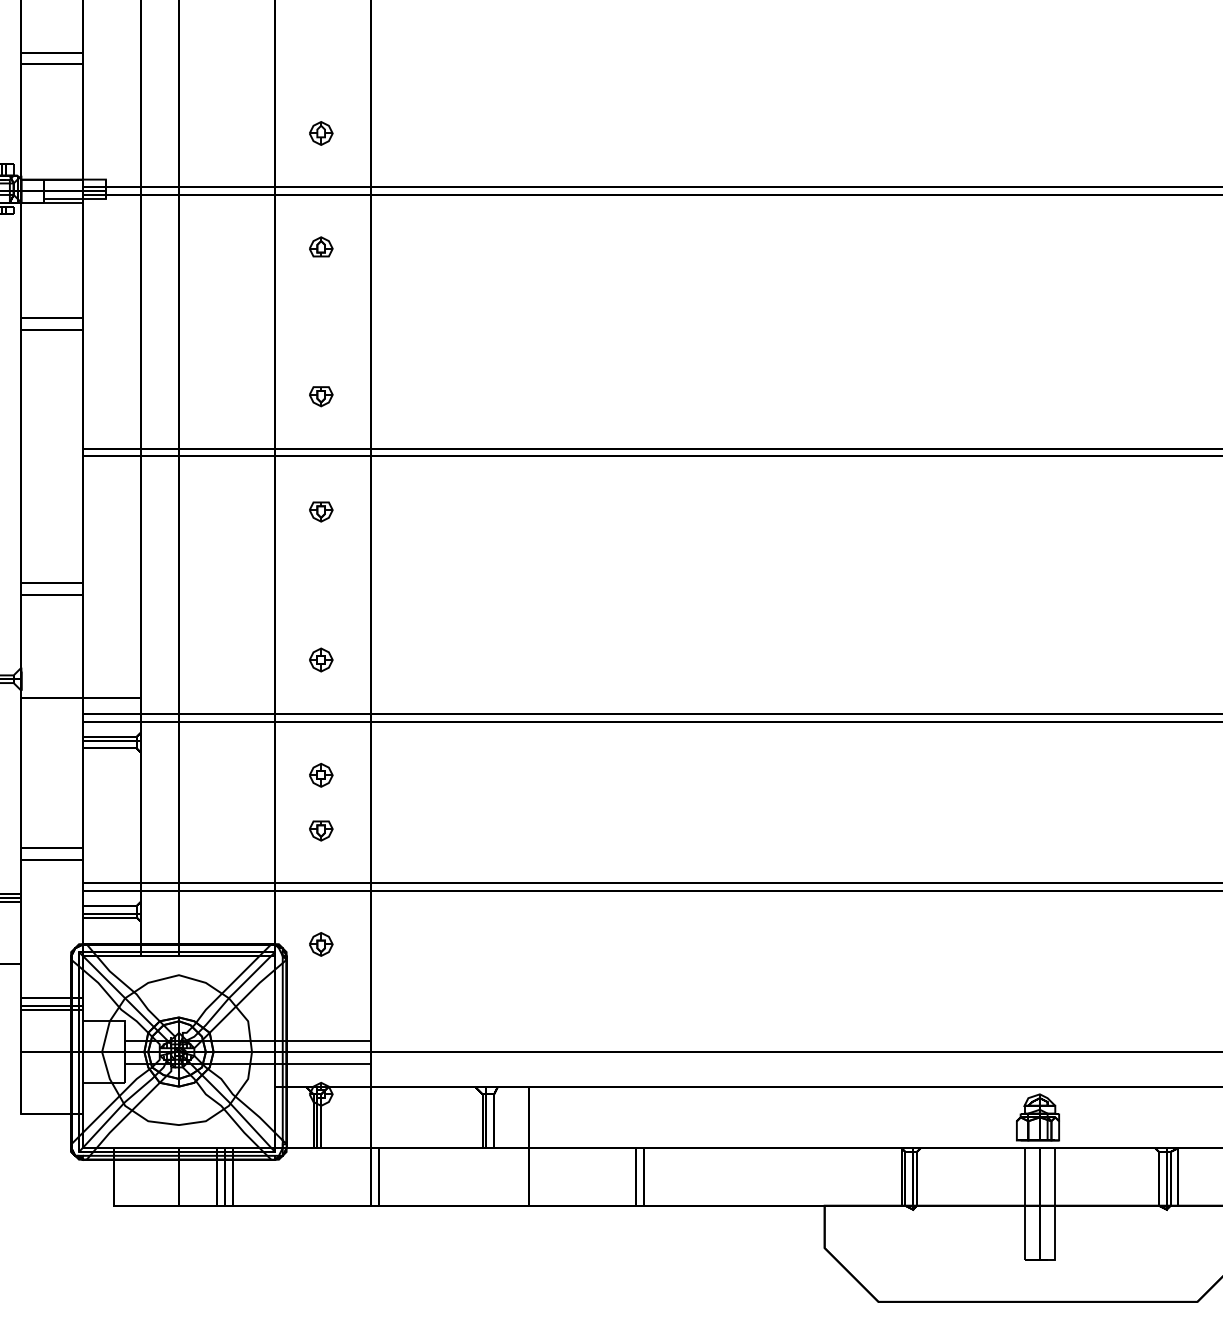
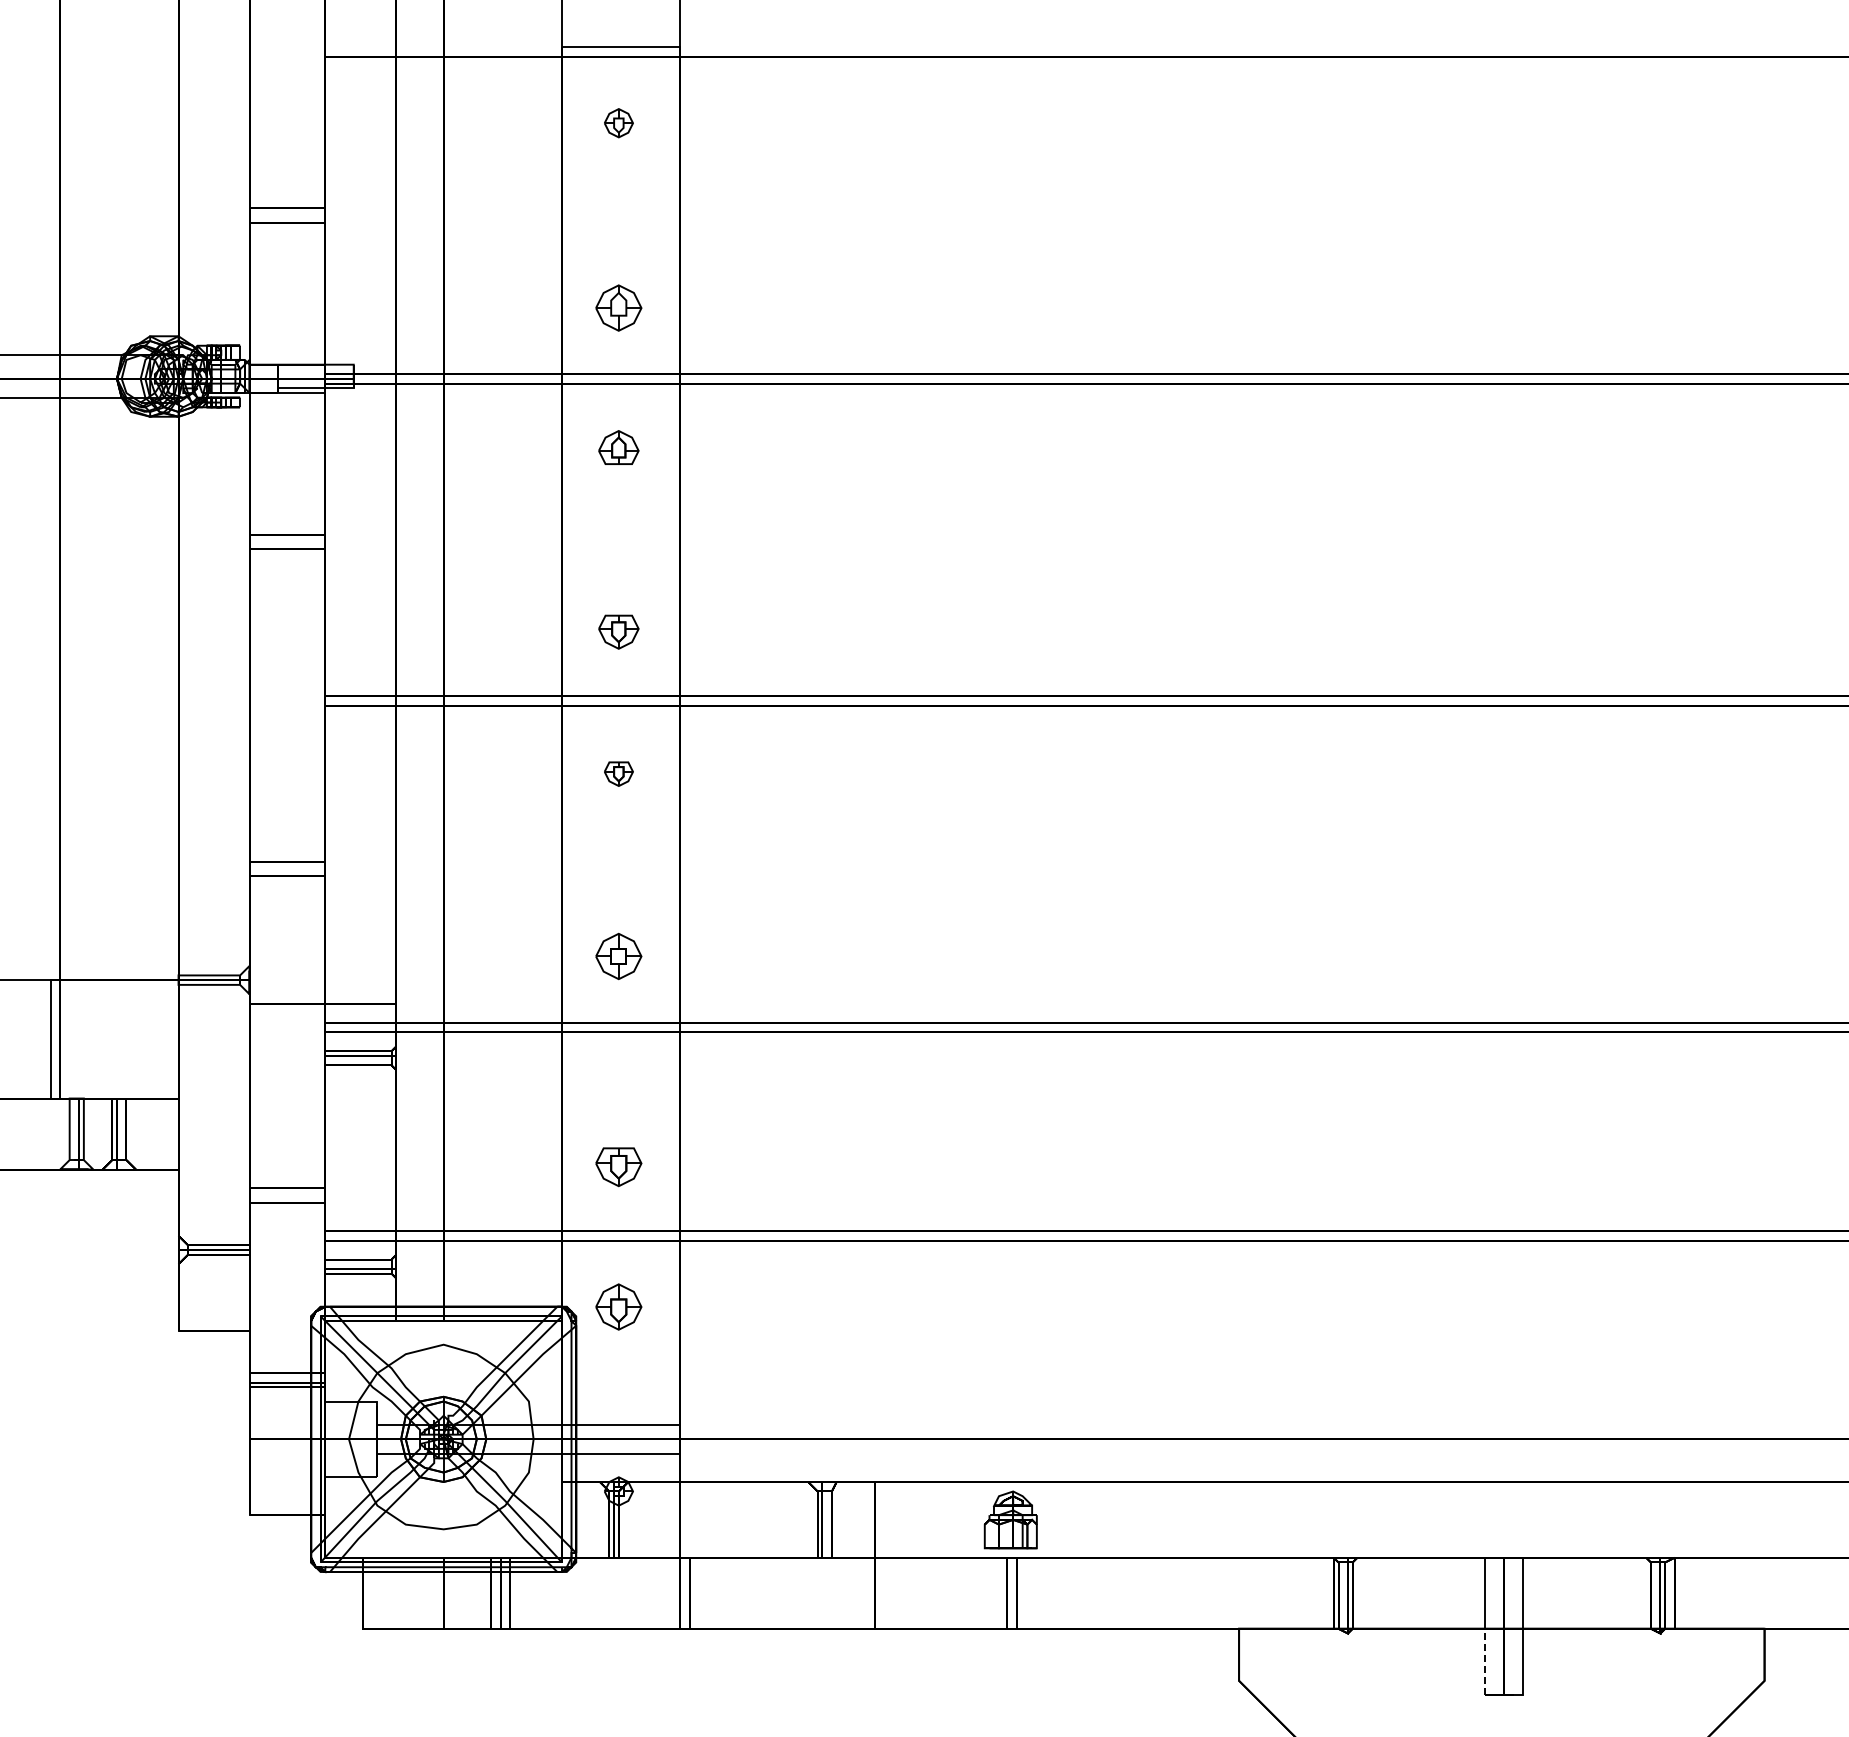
part: (320, 133) -> (618, 307), size x1.6
part: (320, 246) -> (618, 447), size x1.4
part: (320, 396) -> (618, 631), size x1.4
part: (320, 660) -> (618, 956), size x1.6
part: (320, 775) -> (618, 1098), removed
part: (320, 830) -> (618, 1166), size x1.6
part: (320, 944) -> (618, 1306), size x1.6
part: (1037, 1117) -> (1010, 1519), moved
line: (1024, 1232) -> (1485, 1661), solid -> dashed

